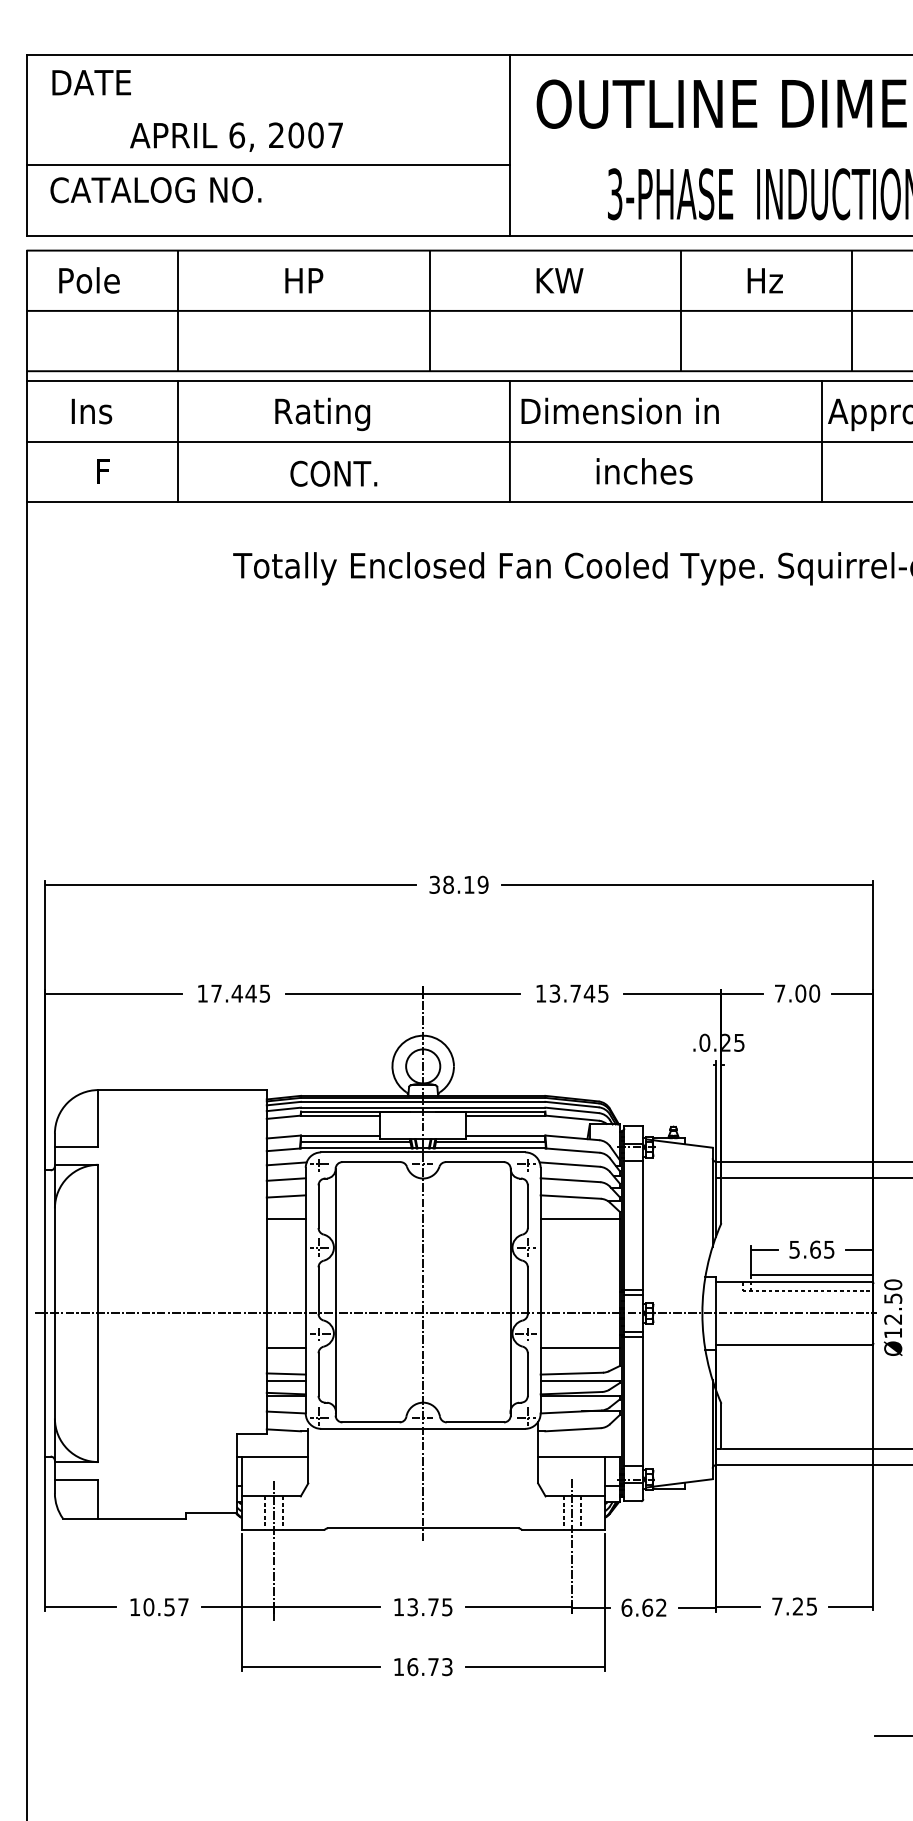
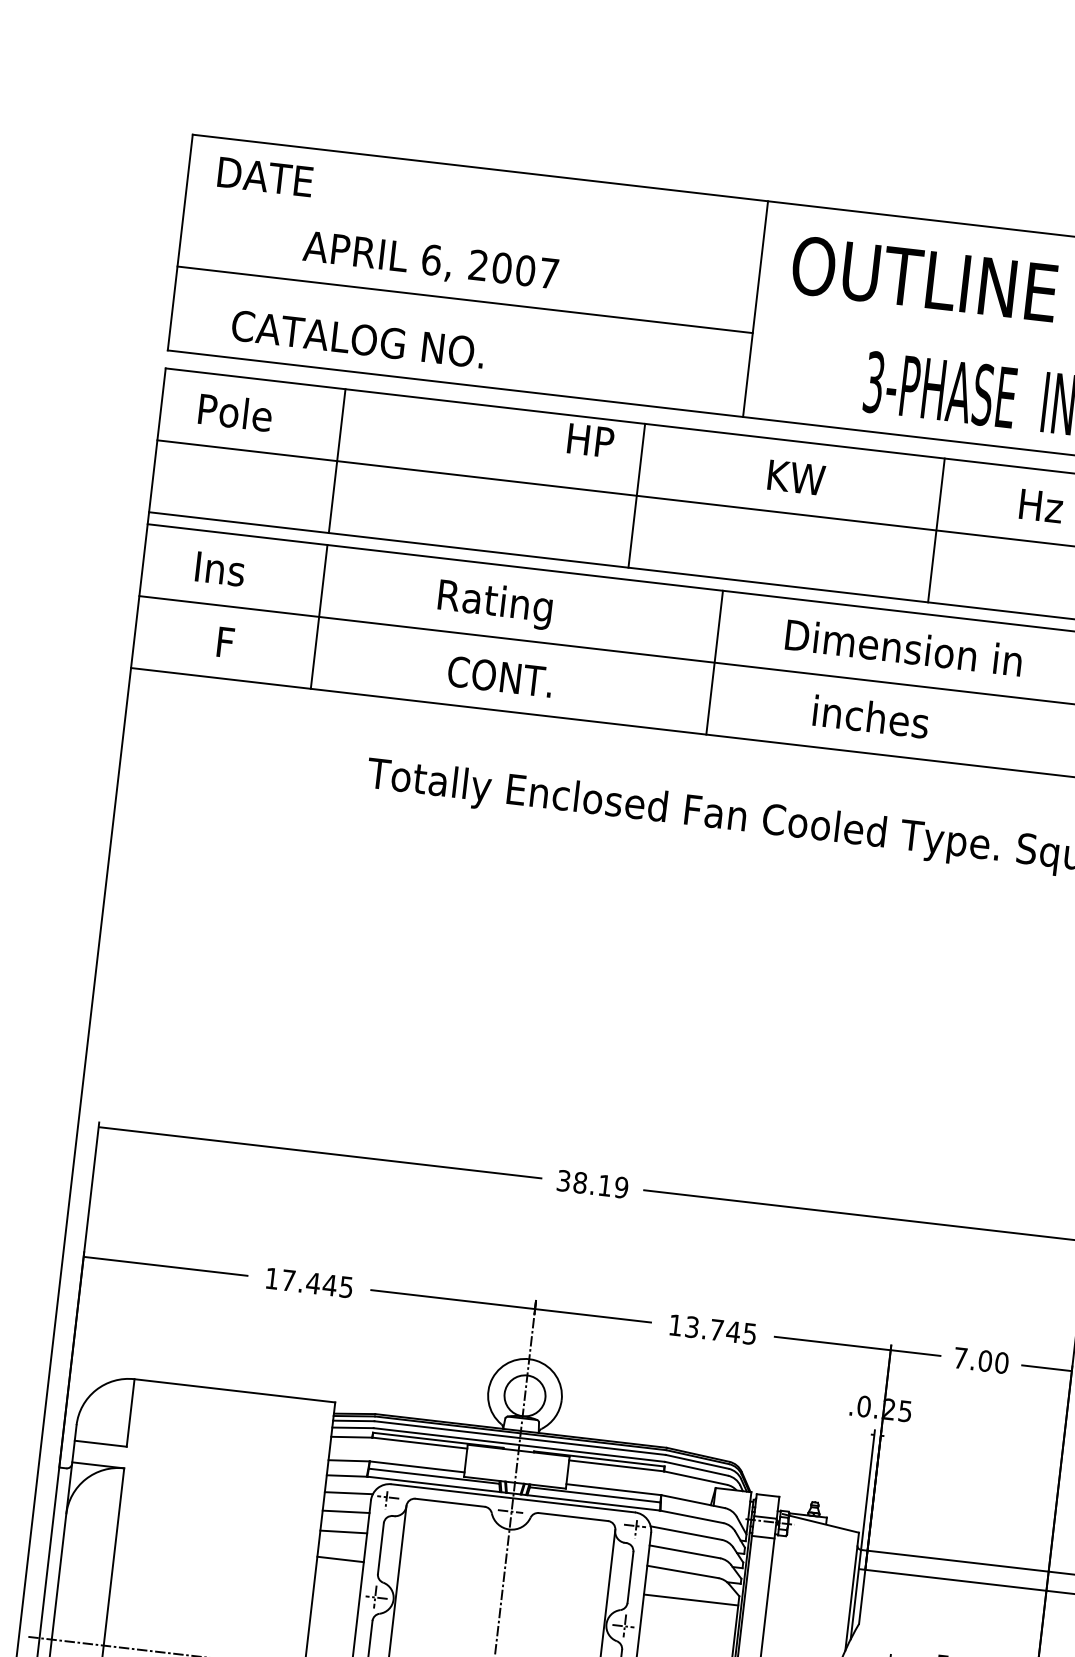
text: (155, 190) -> (357, 339), moved
text: (304, 280) -> (591, 440), moved
text: (619, 410) -> (903, 646), moved

